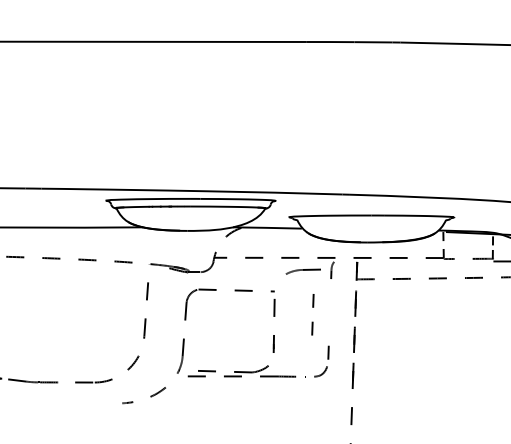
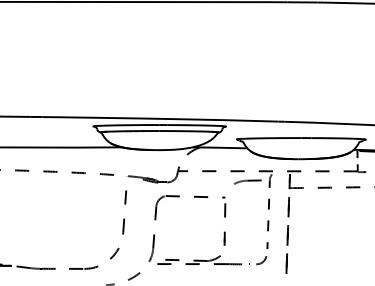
part: (312, 307) -> (268, 209), moved
part: (328, 352) -> (267, 245), size x0.62

